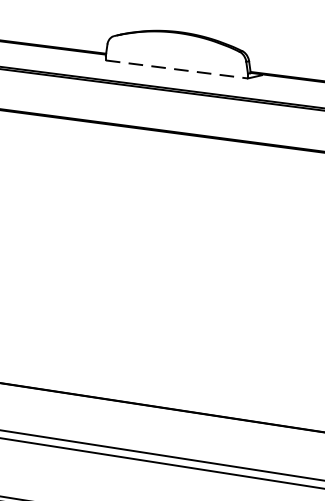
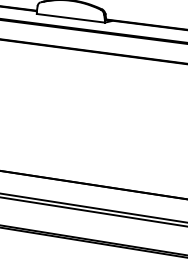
line: (178, 69) -> (71, 18), dashed -> solid

